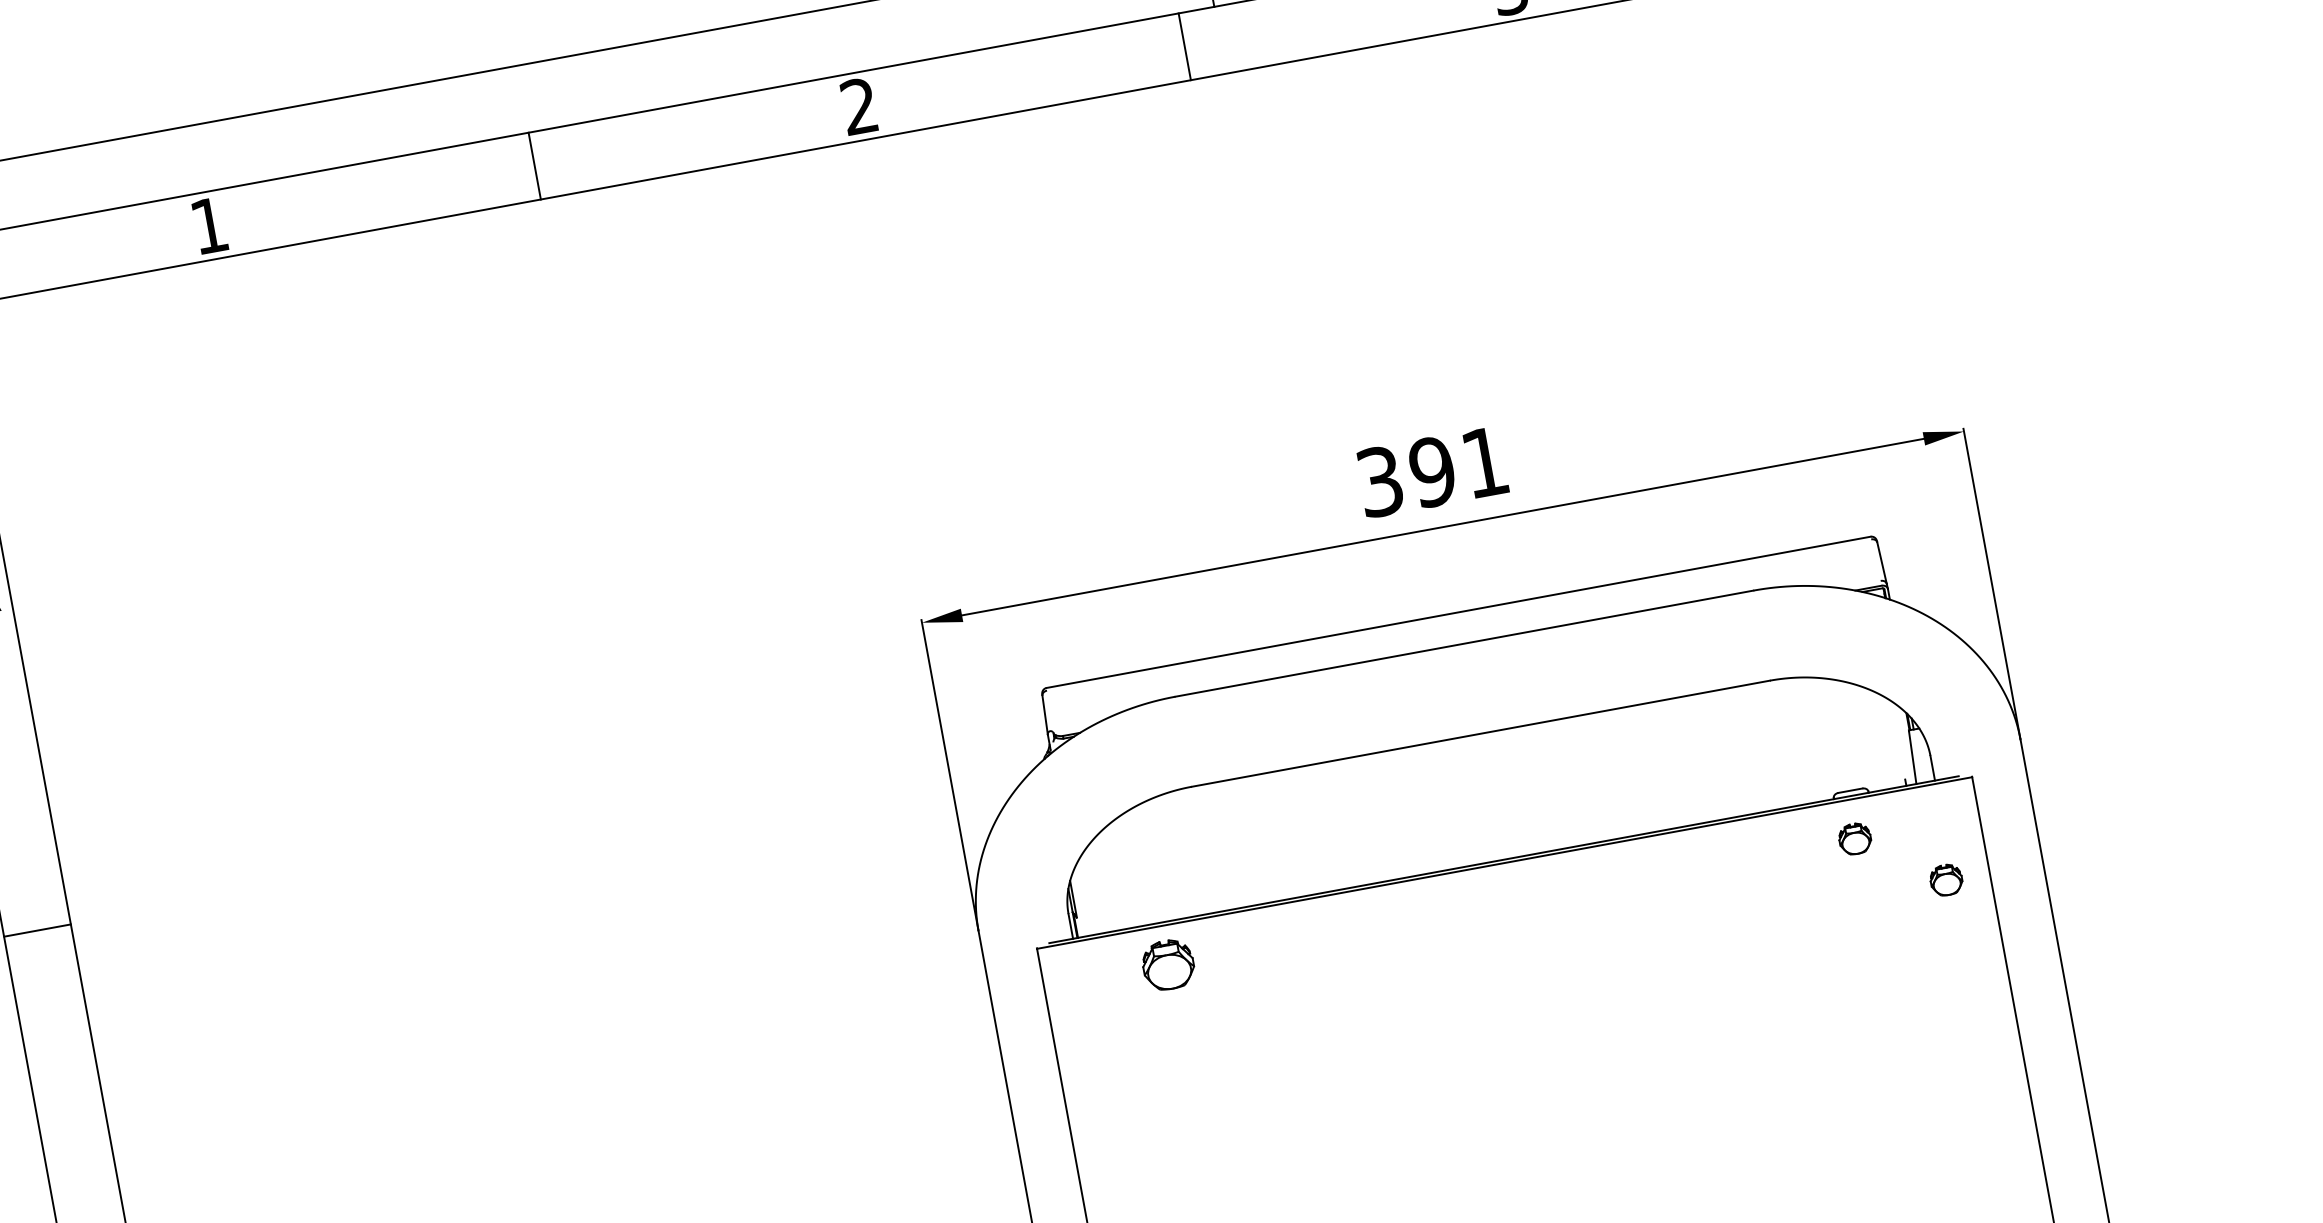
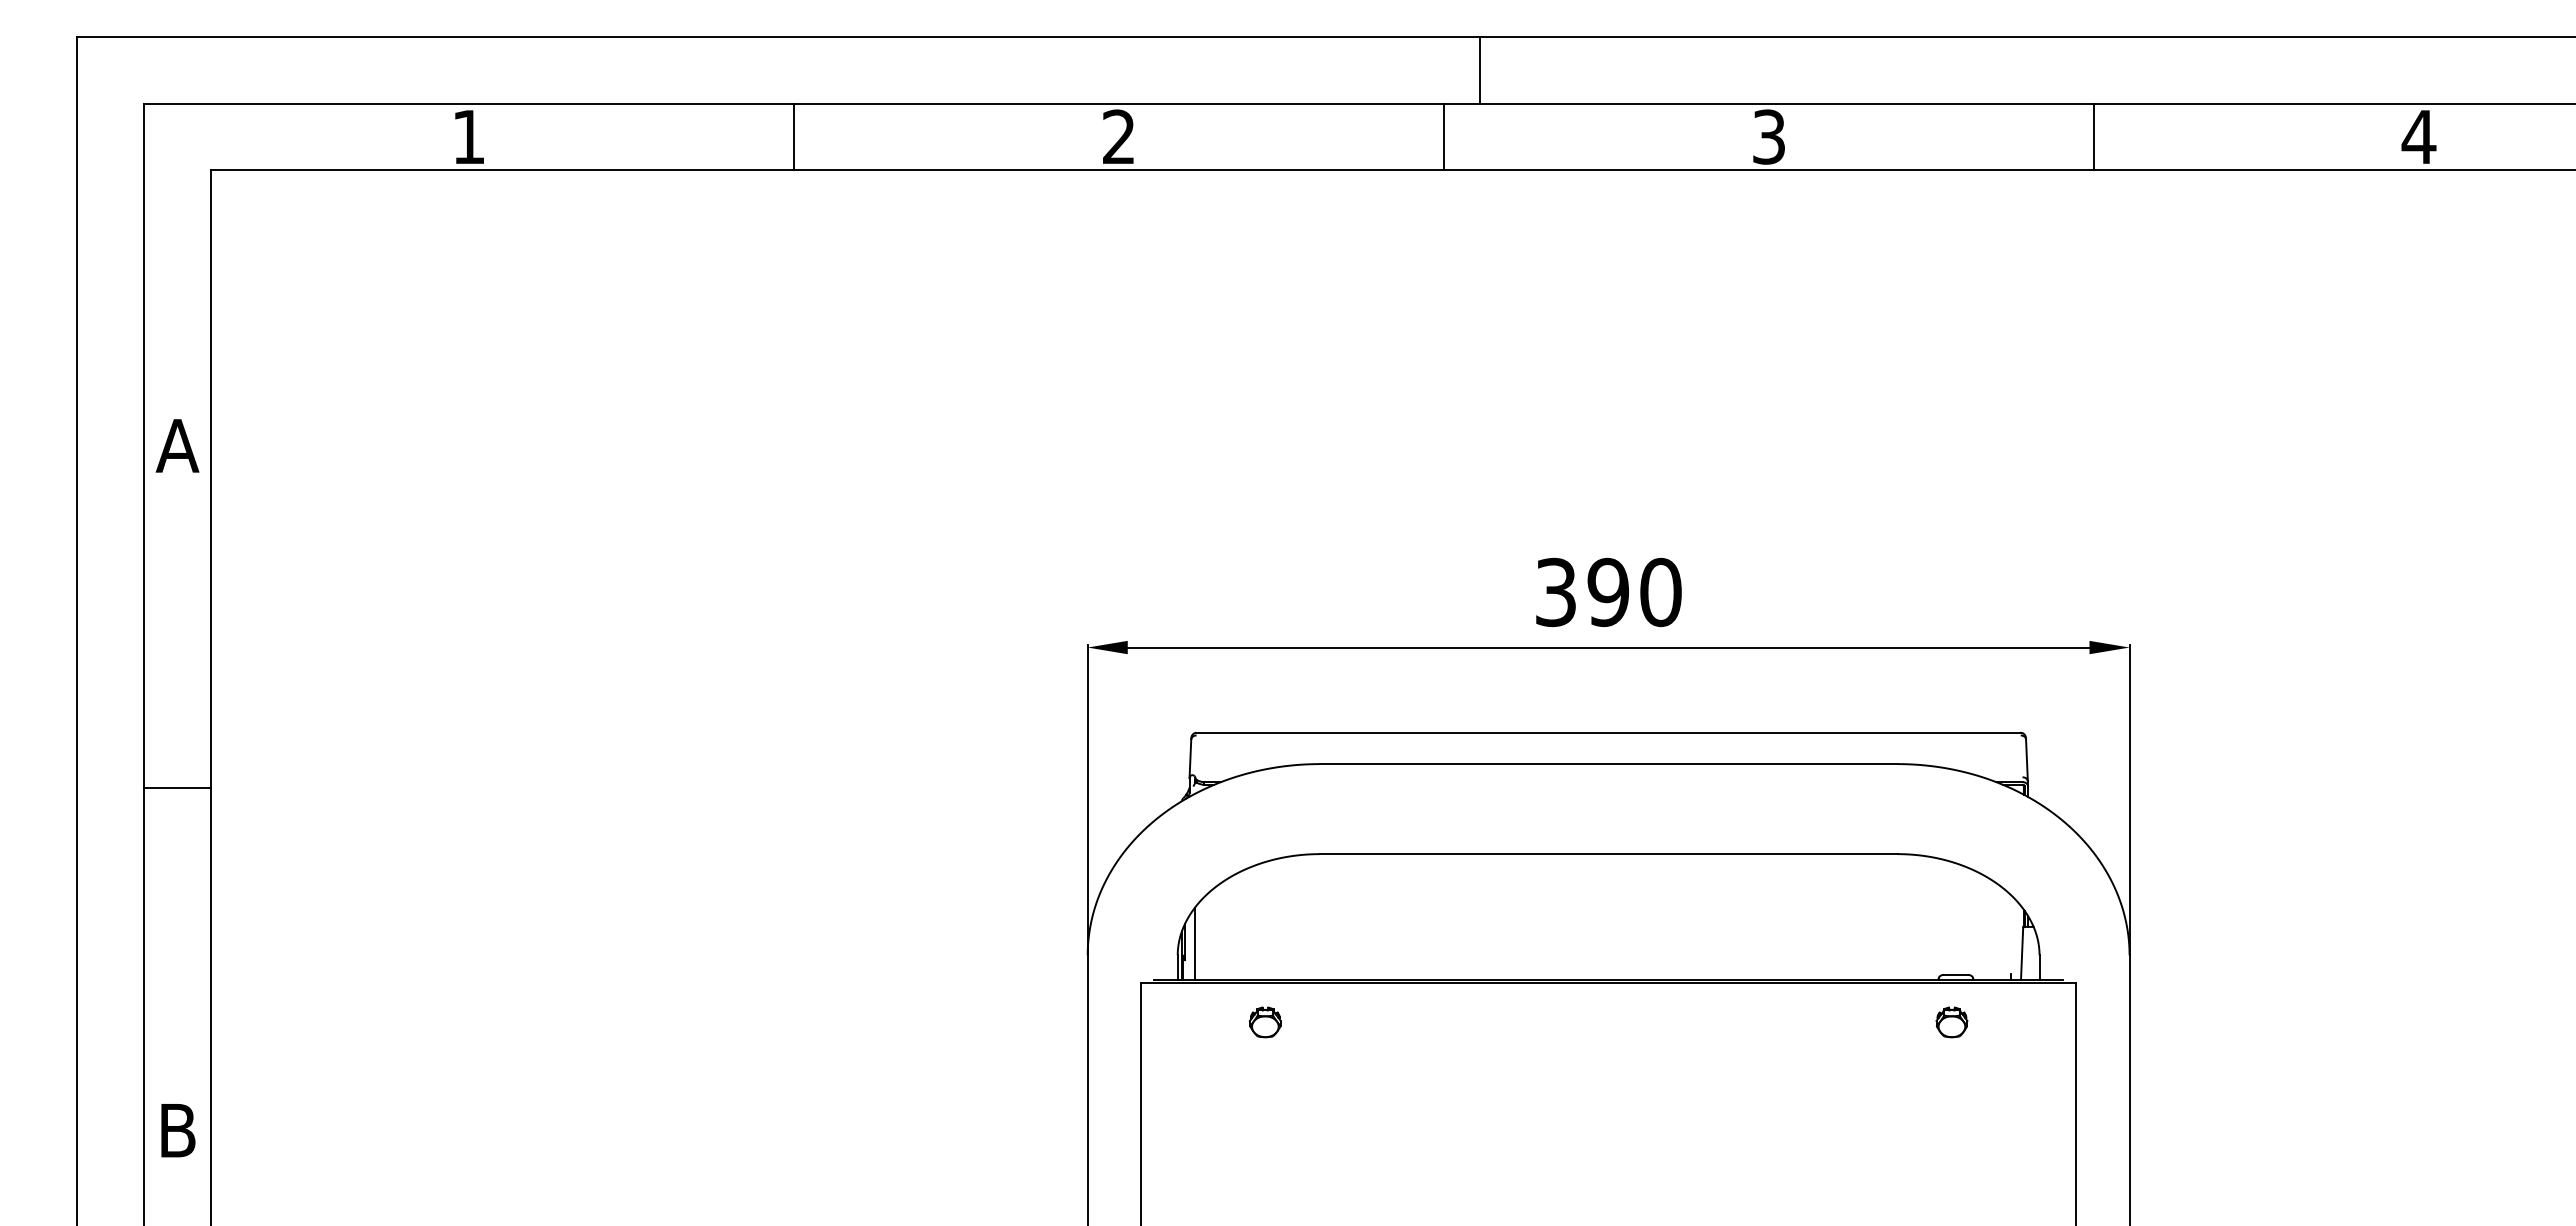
text: (1484, 462) -> (1660, 592), 391 -> 390
part: (1945, 880) -> (2032, 1078), removed
line: (1083, 899) -> (1194, 943), added
part: (1168, 965) -> (1265, 1022), size x0.62

